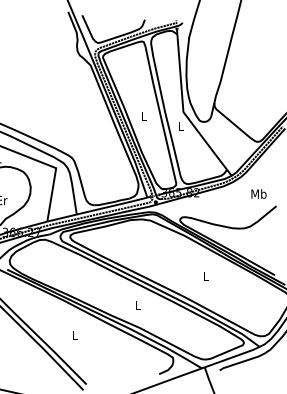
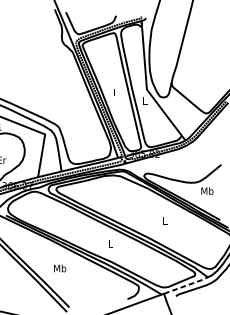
text: (258, 193) -> (206, 190), moved
text: (74, 335) -> (59, 268), L -> Mb
line: (232, 357) -> (186, 285), solid -> dashed

